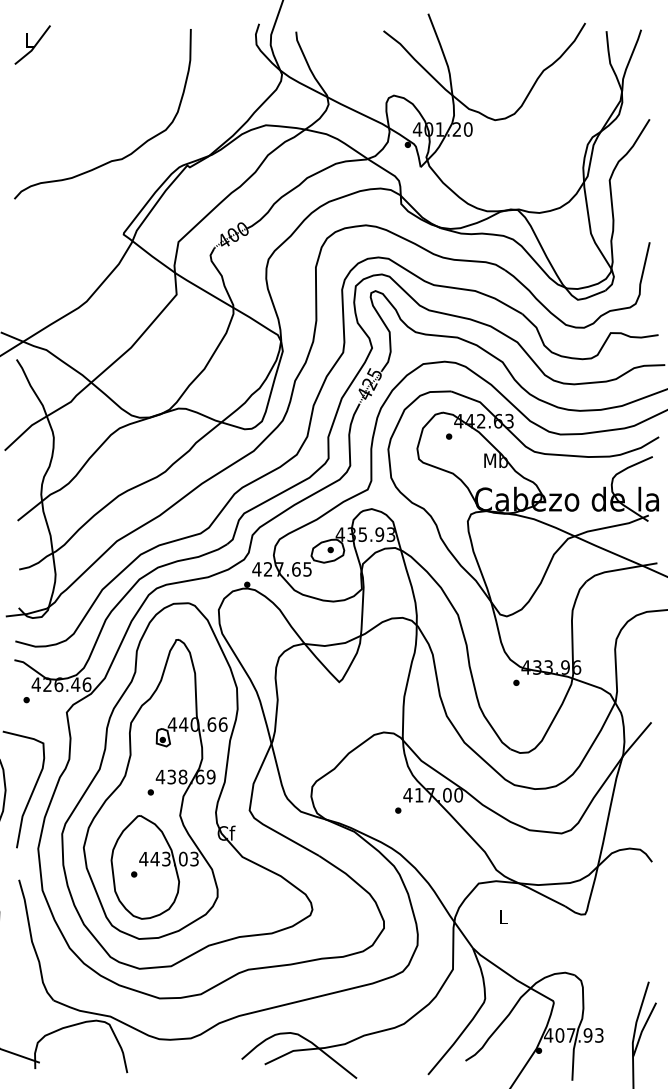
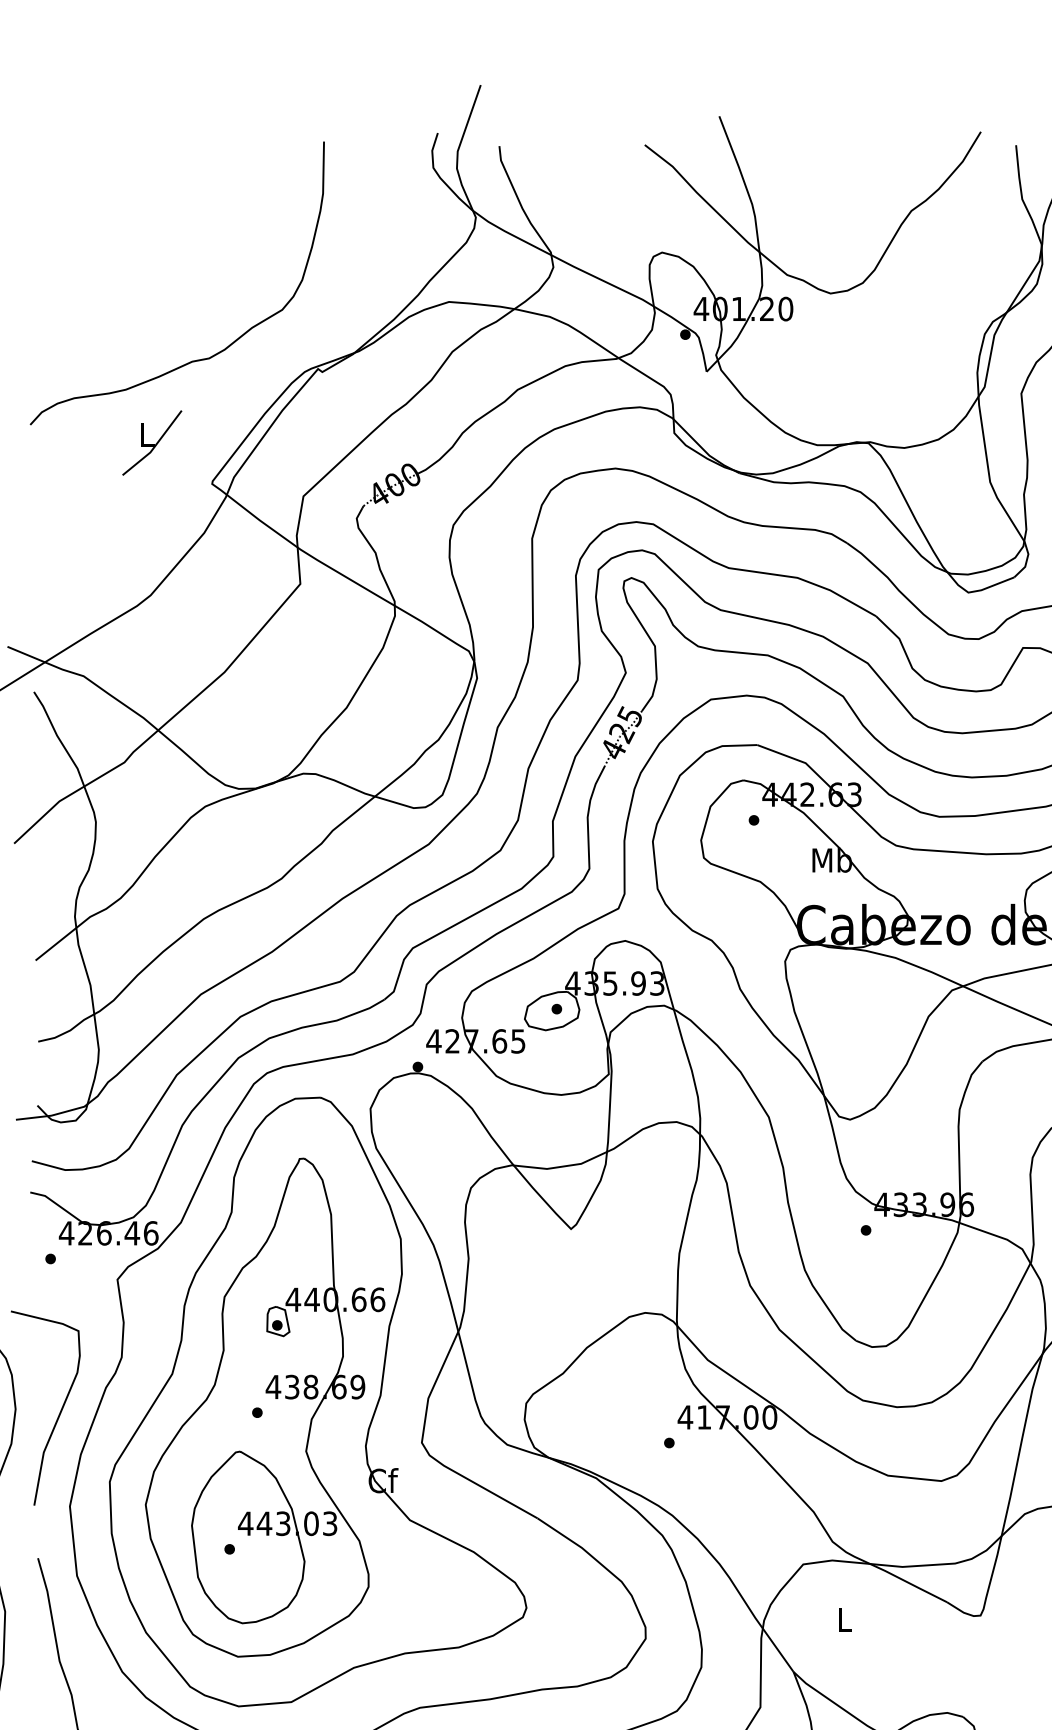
part: (32, 44) -> (151, 442), moved

